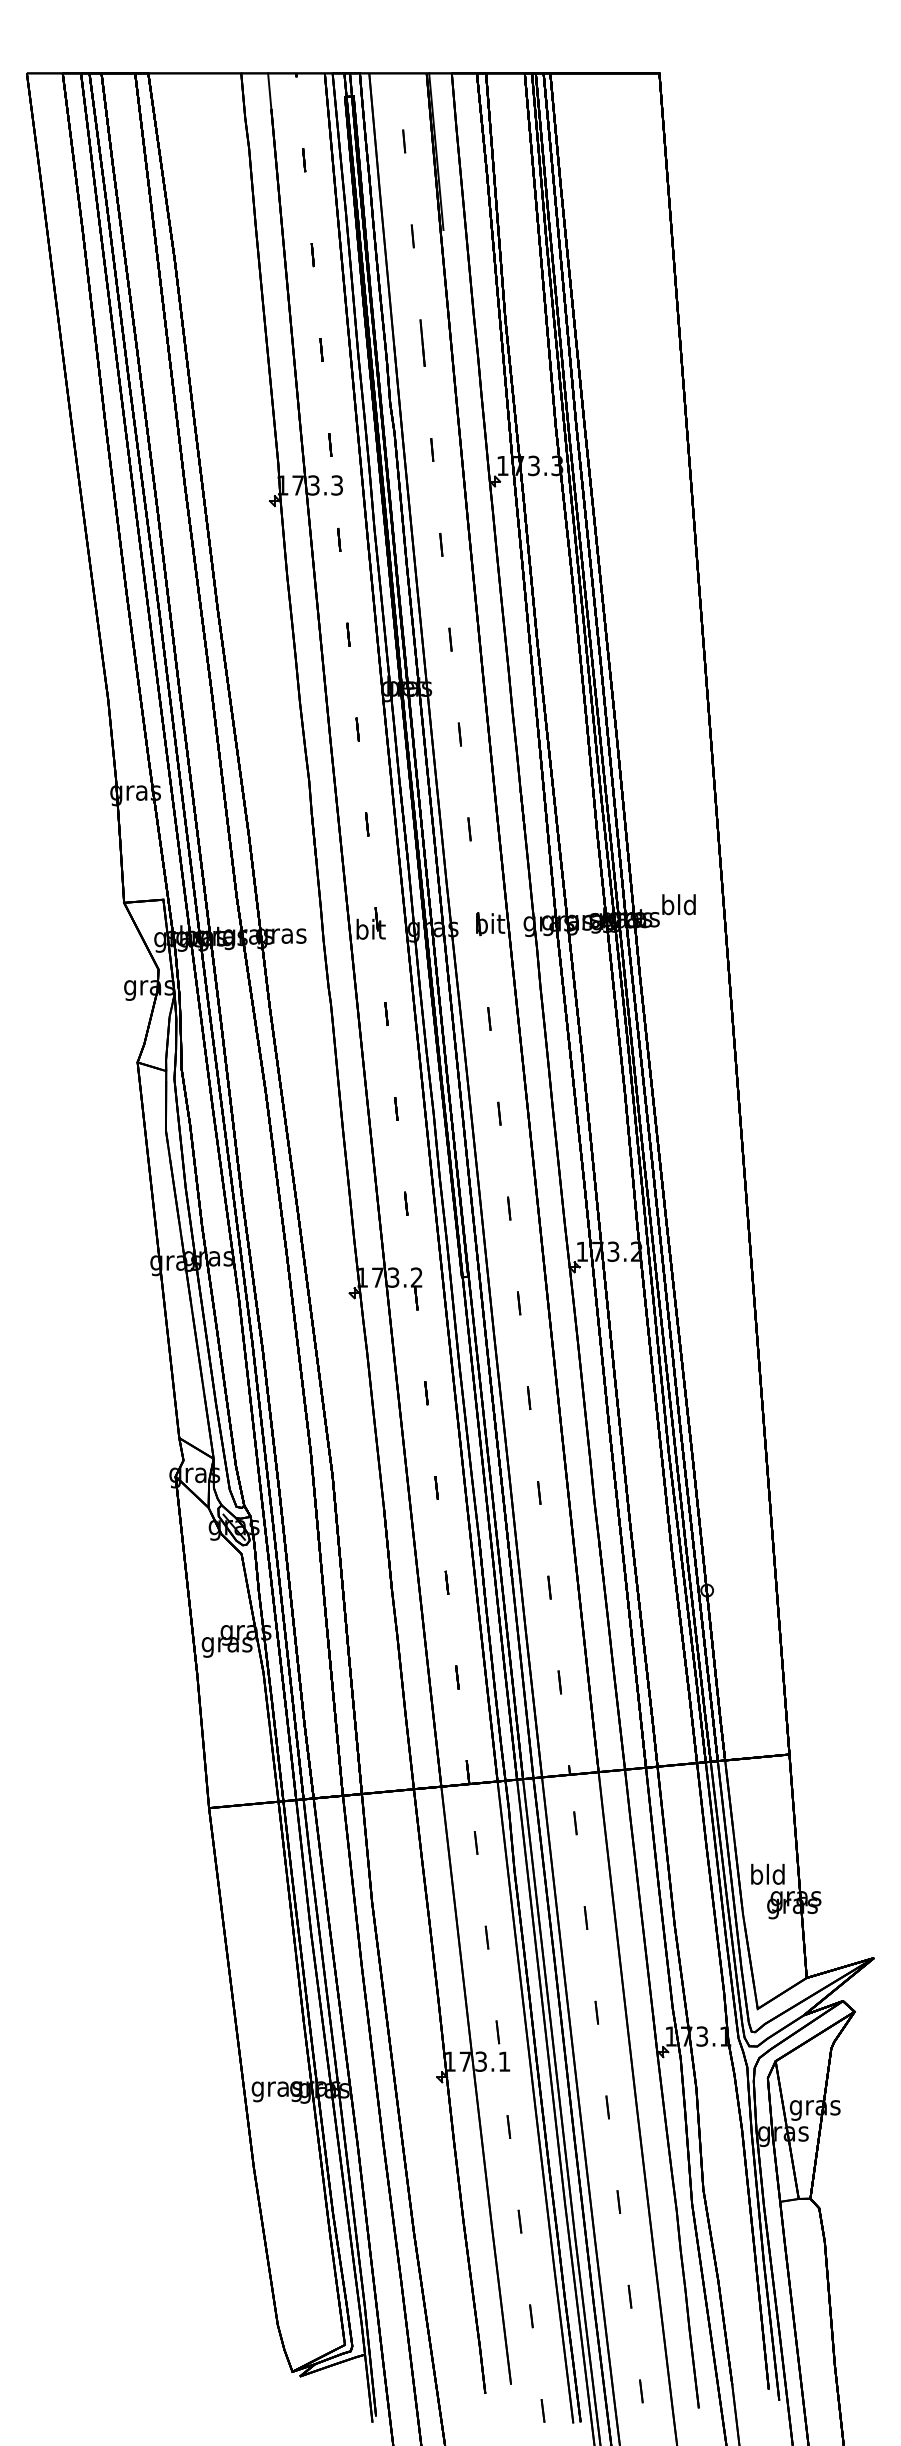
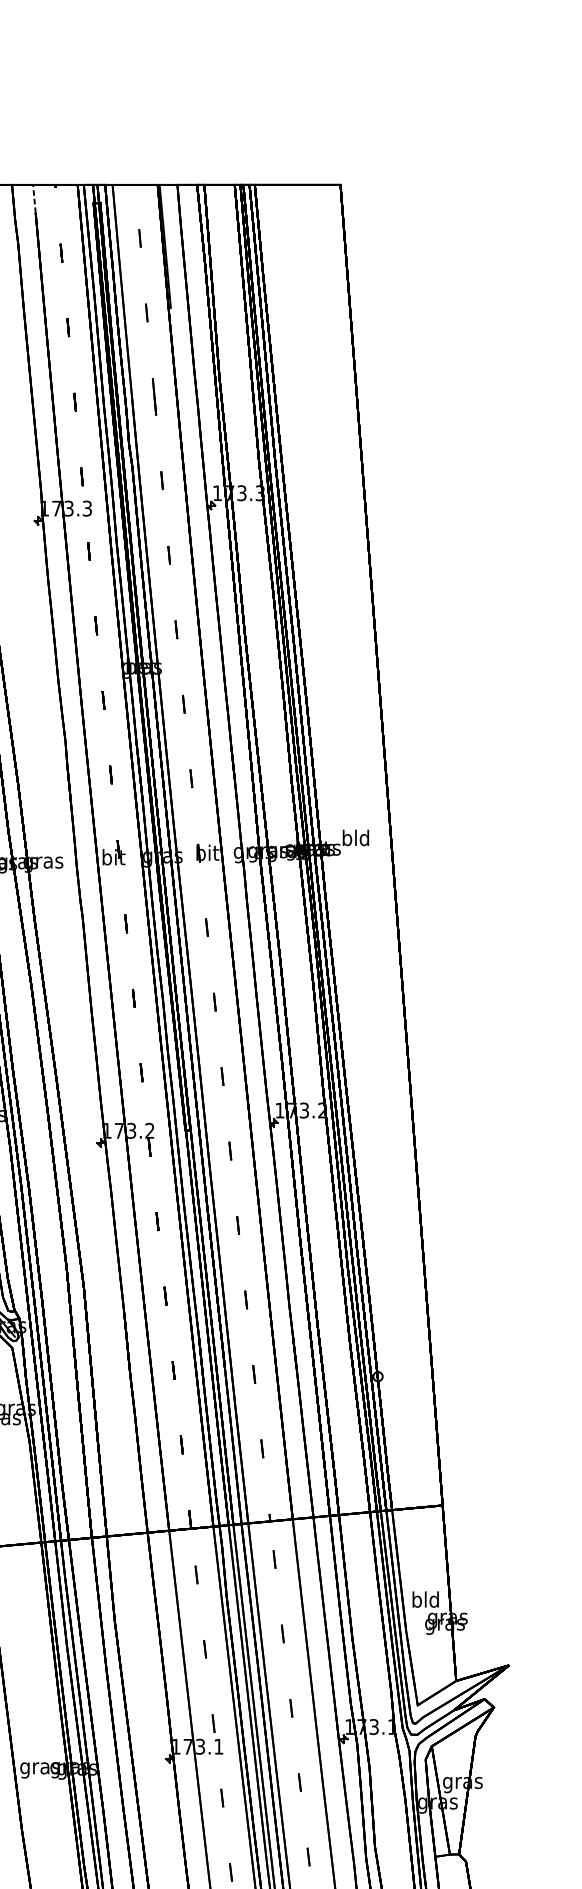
line: (269, 91) -> (34, 199), solid -> dashed

